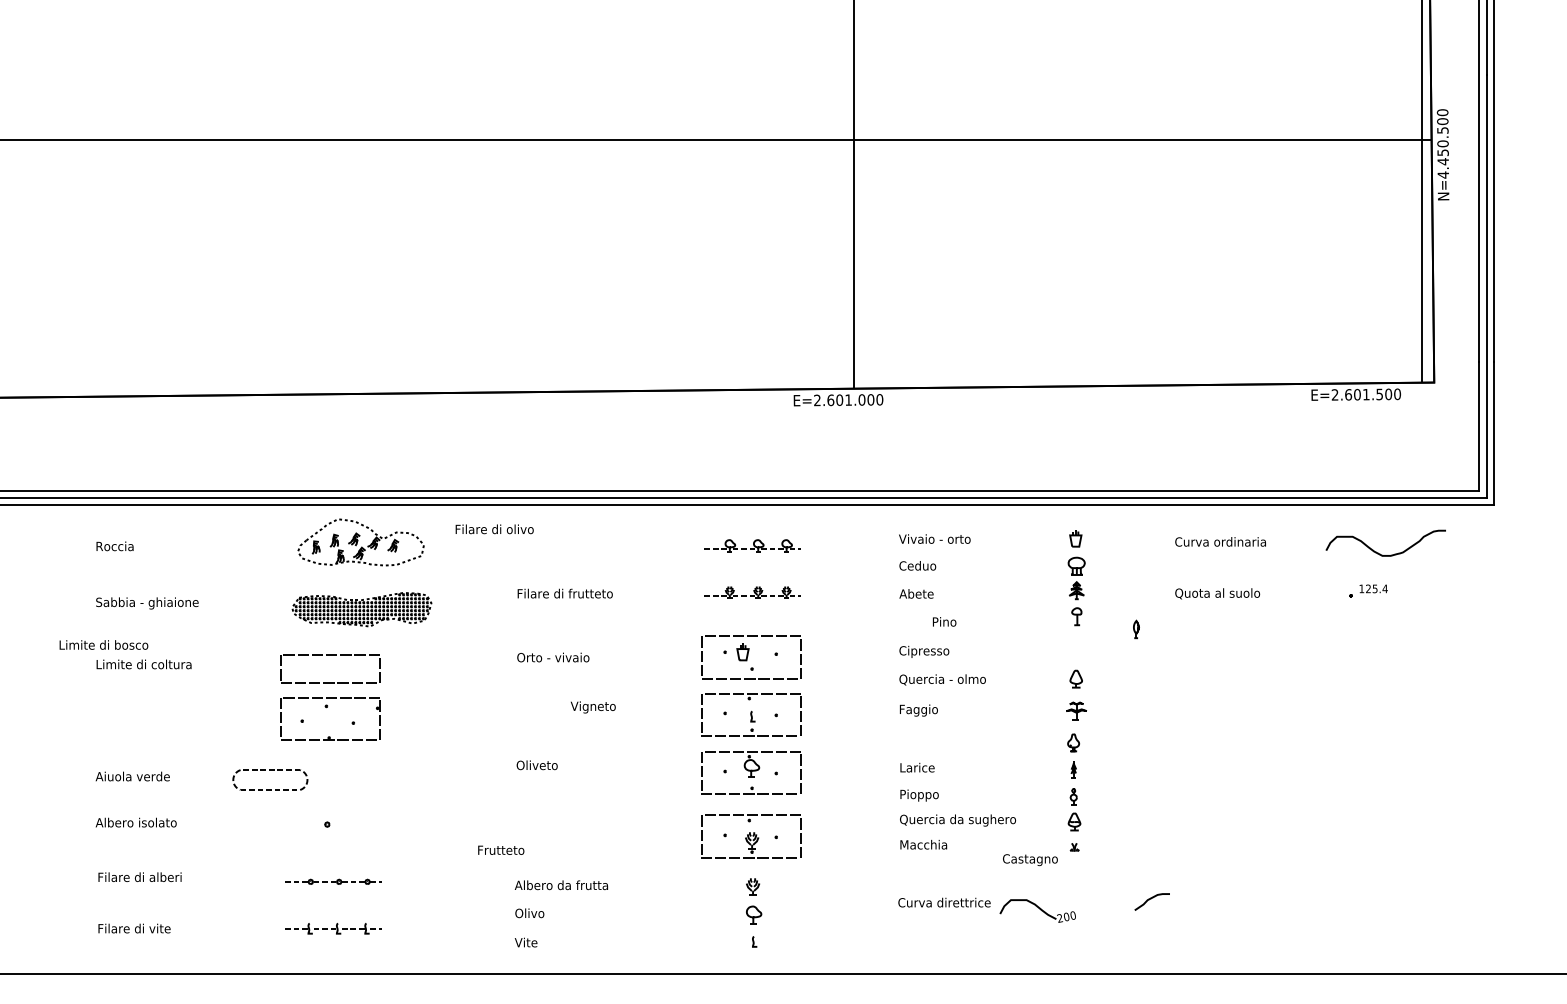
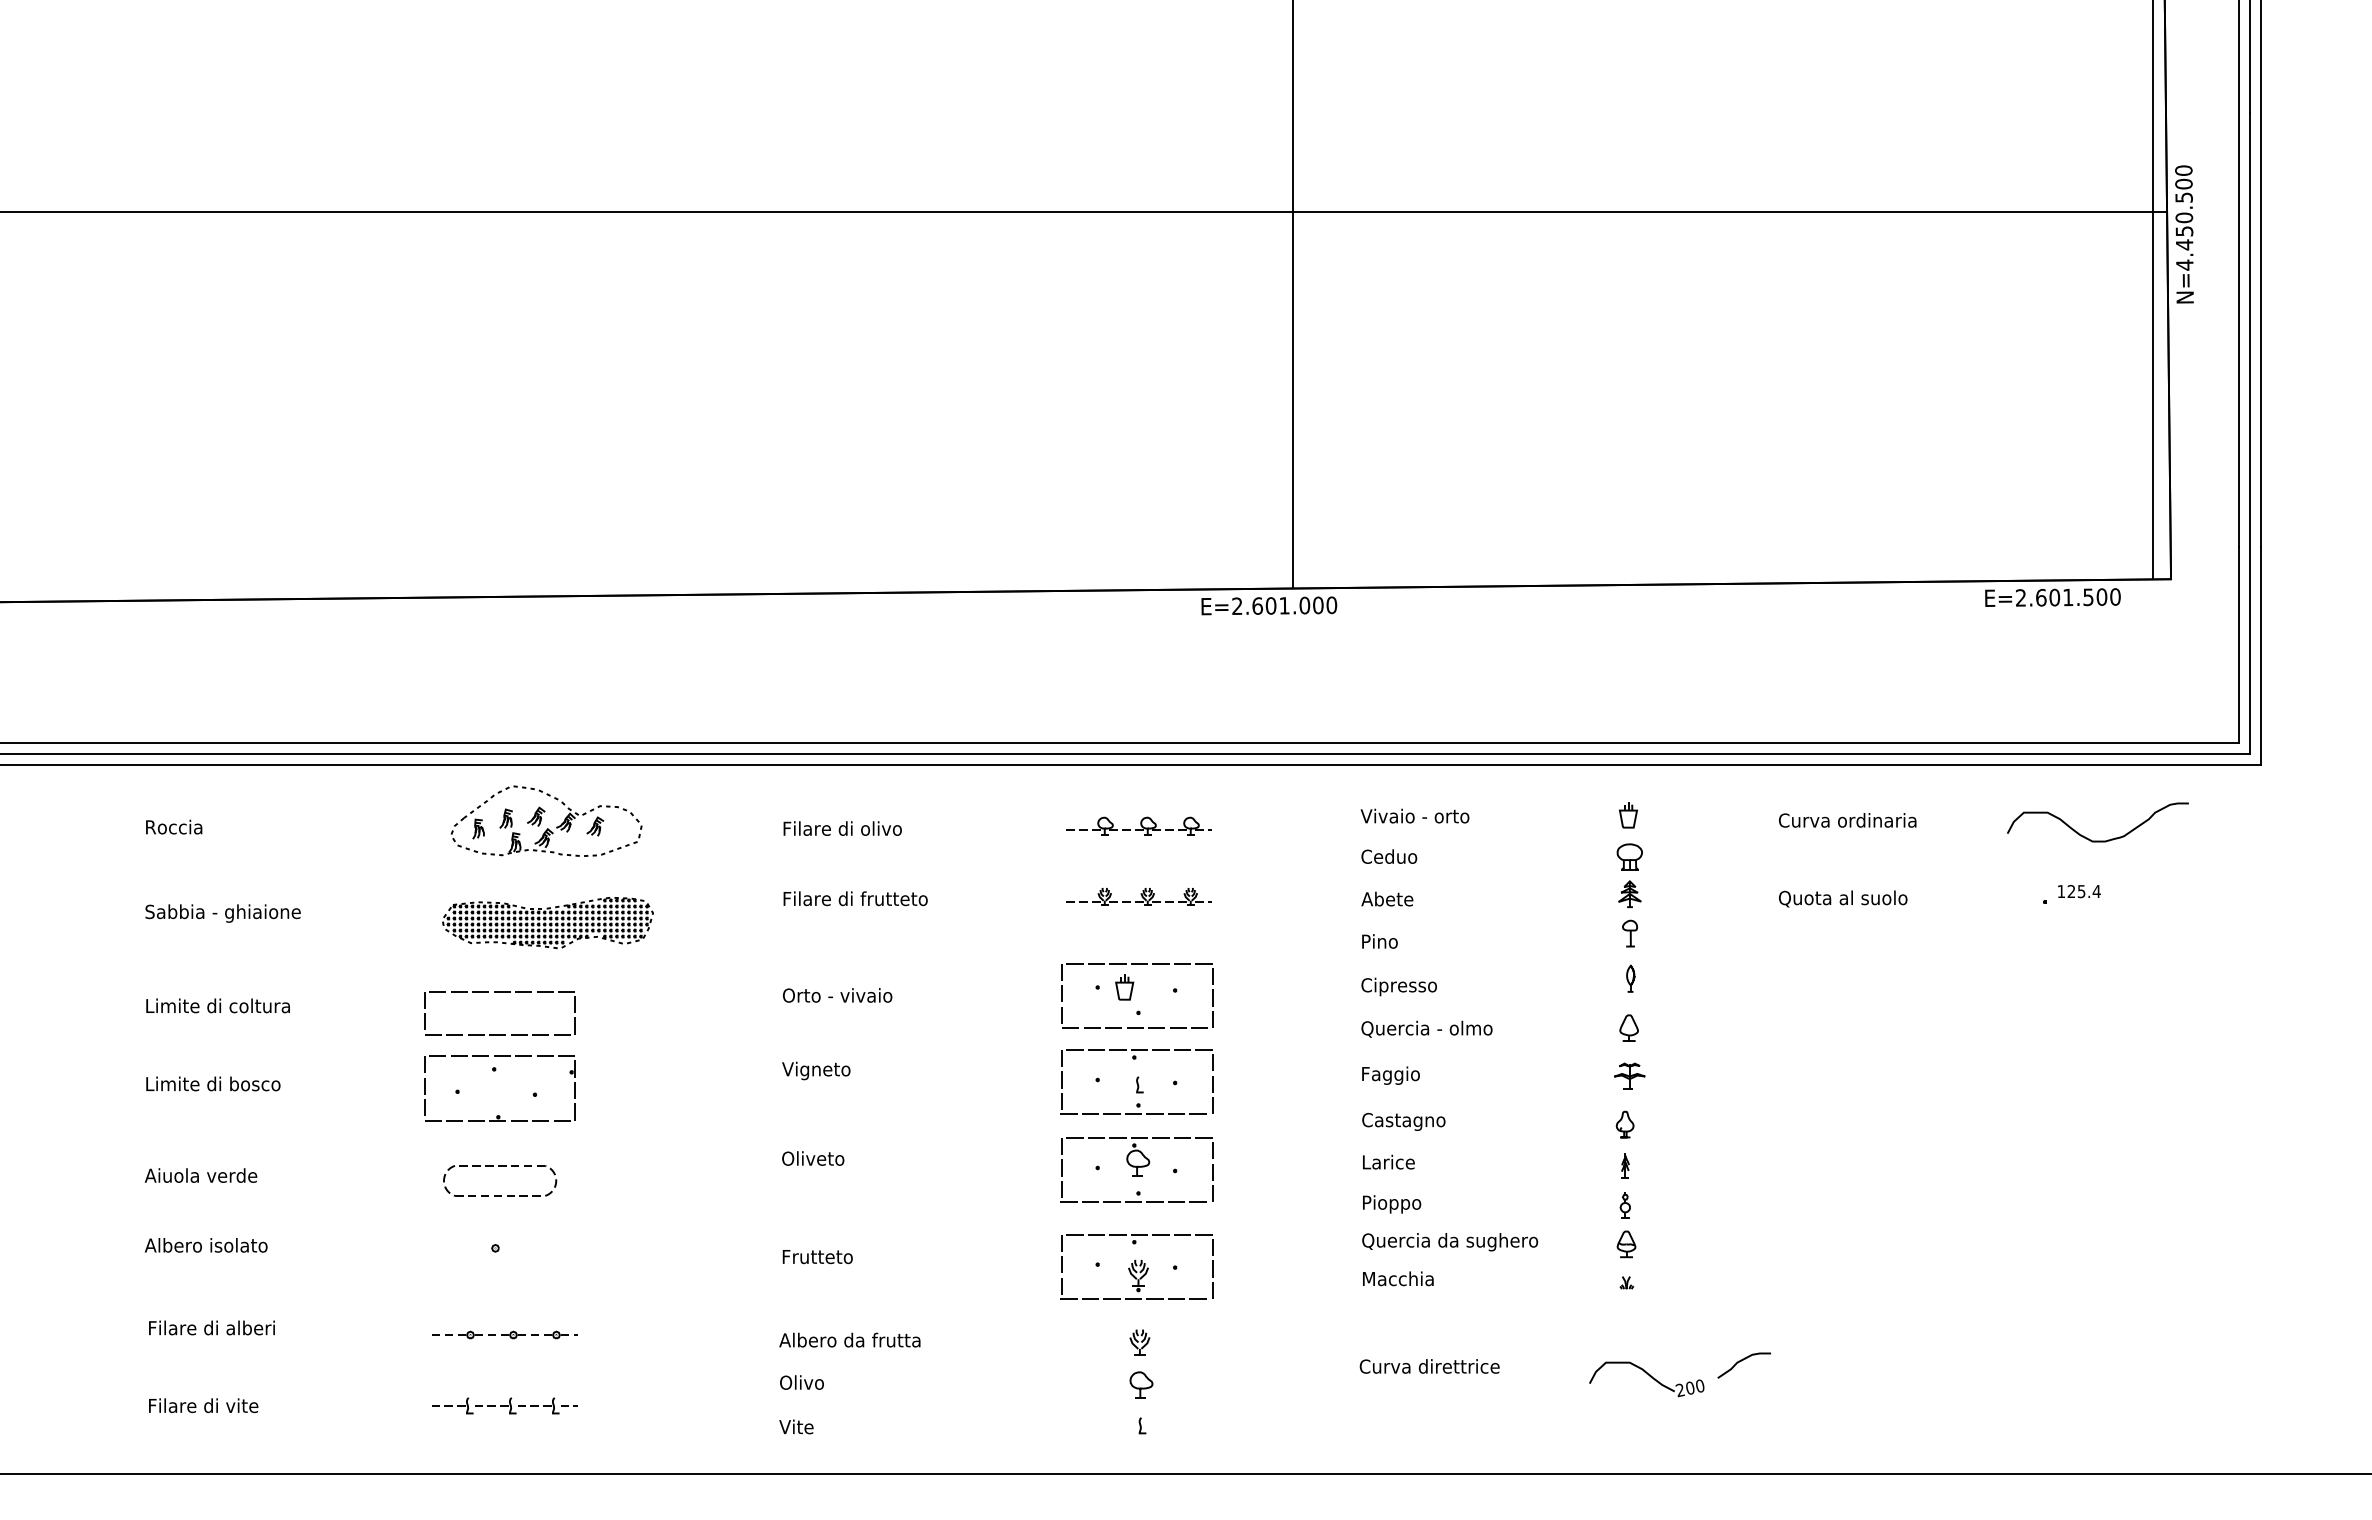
text: (494, 529) -> (842, 828), moved
text: (944, 621) -> (1379, 940), moved
part: (1136, 629) -> (1631, 978), moved
text: (103, 644) -> (212, 1083), moved
text: (592, 707) -> (815, 1071), moved
part: (270, 770) -> (500, 1166), moved
text: (501, 849) -> (818, 1255), moved
text: (1030, 860) -> (1403, 1122), moved
part: (1037, 910) -> (1646, 1378), moved

